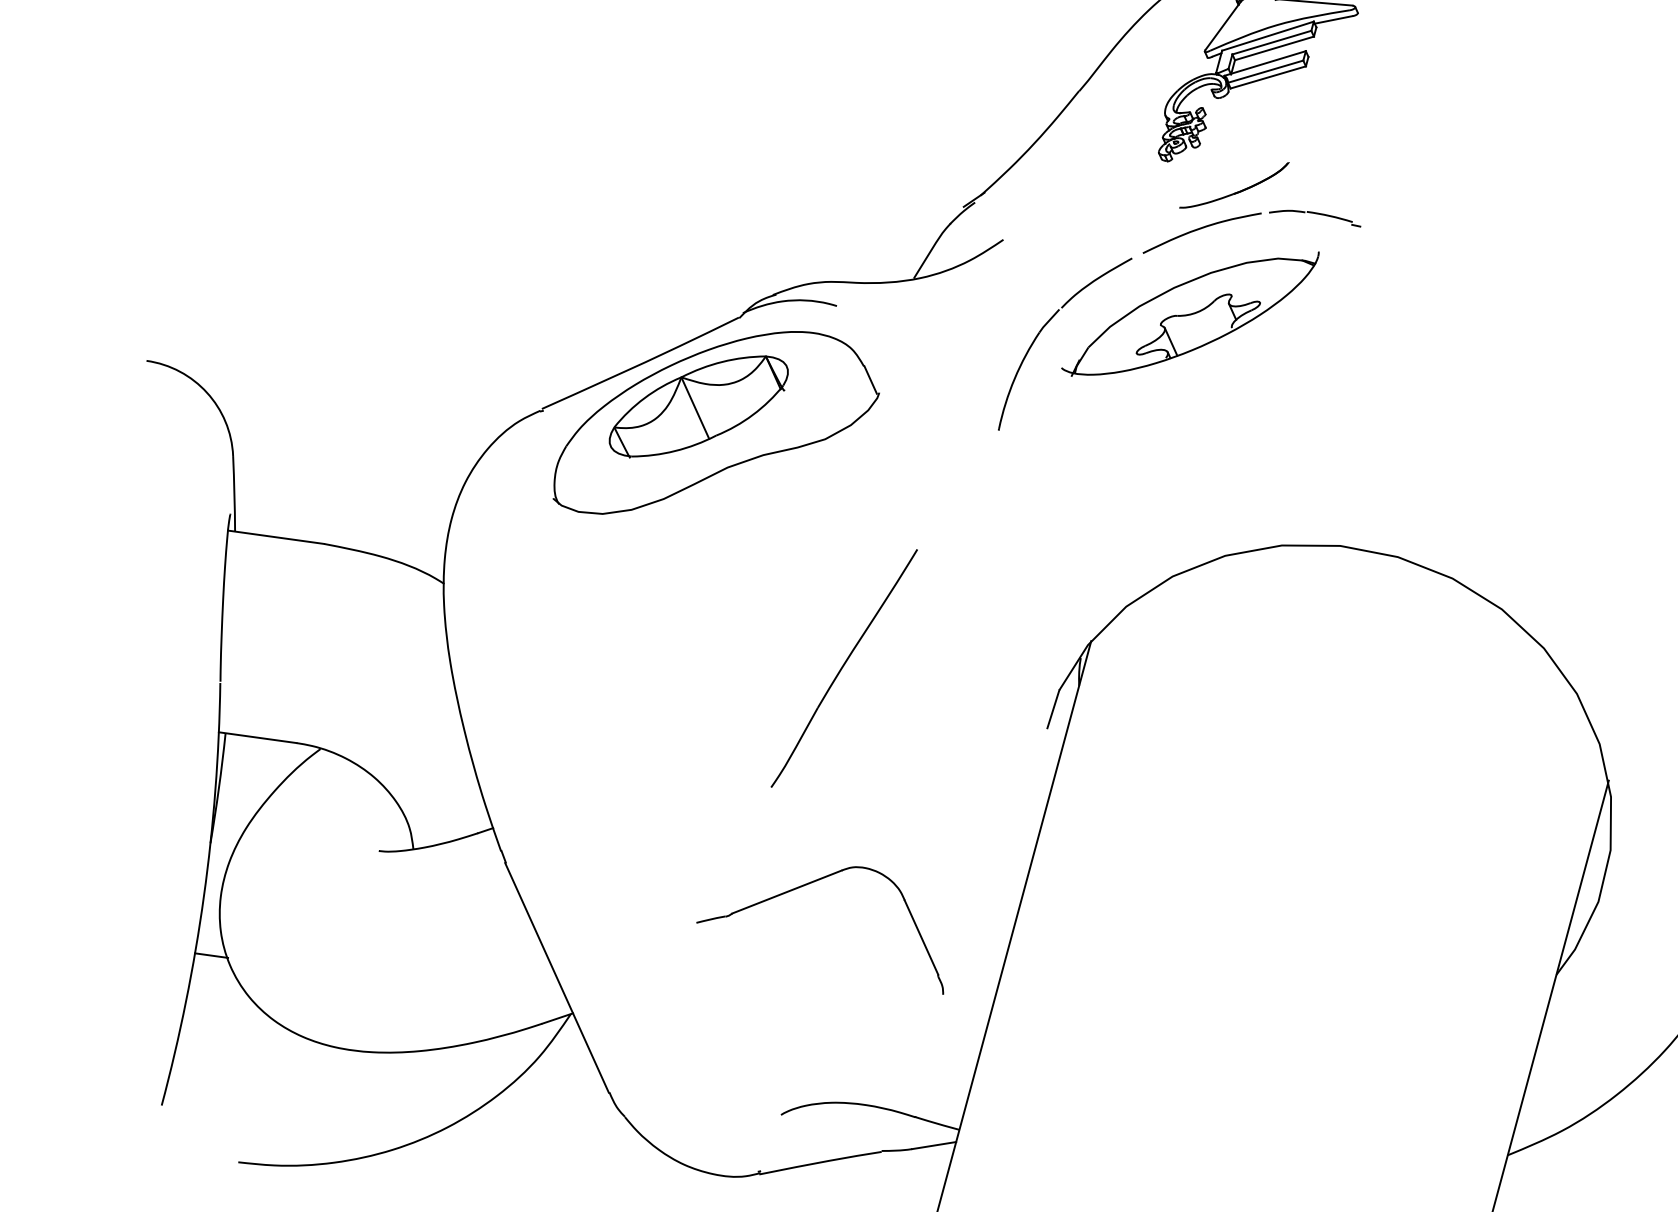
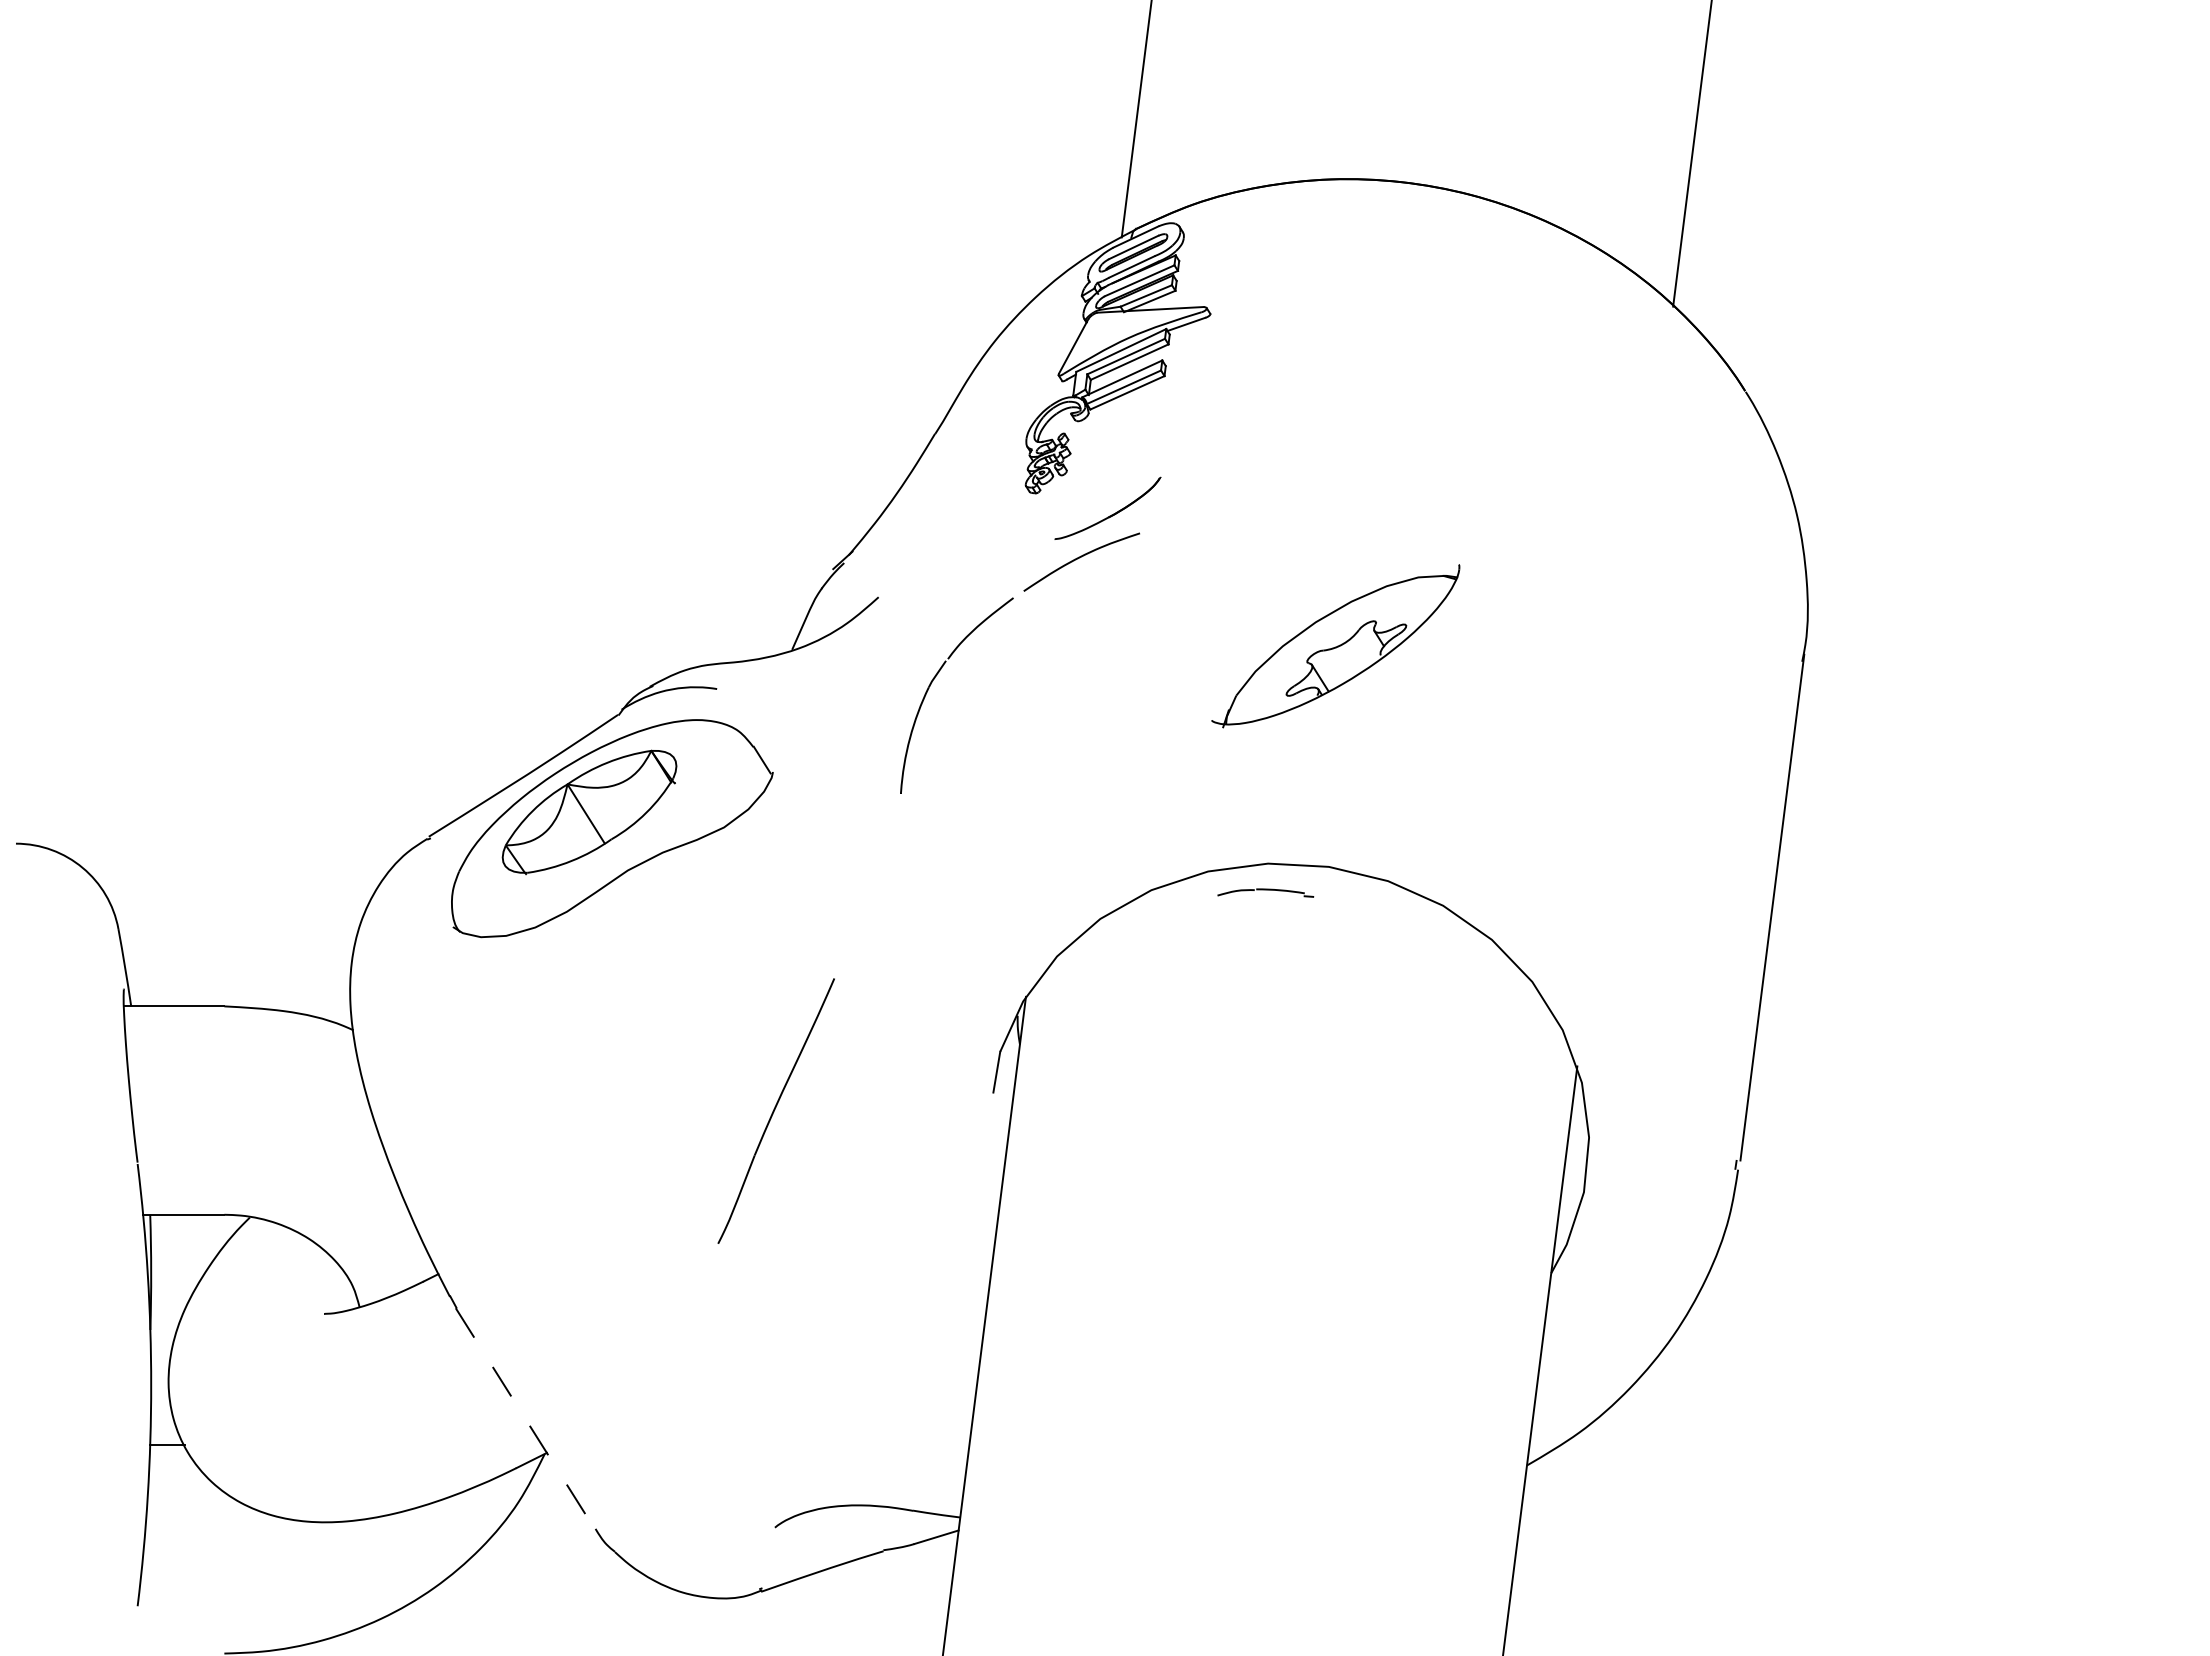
part: (1315, 216) -> (1265, 892), moved
part: (1189, 313) -> (1335, 646), moved
part: (843, 667) -> (775, 1110), moved
part: (811, 883) -> (773, 1285), removed
line: (557, 977) -> (525, 1418), solid -> dashed

